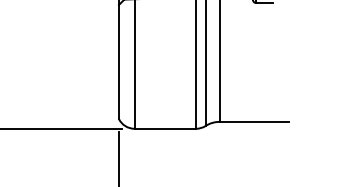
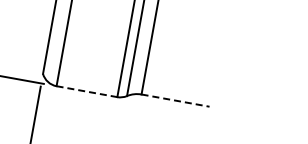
line: (254, 121) -> (175, 100), solid -> dashed
line: (165, 128) -> (87, 91), solid -> dashed

